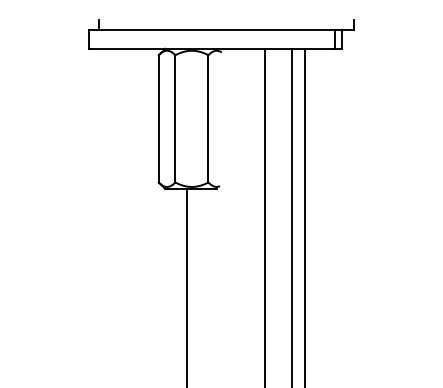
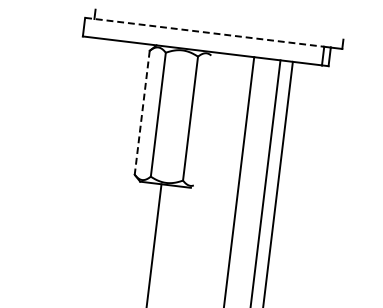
line: (212, 29) -> (204, 32), solid -> dashed
line: (158, 118) -> (141, 112), solid -> dashed

